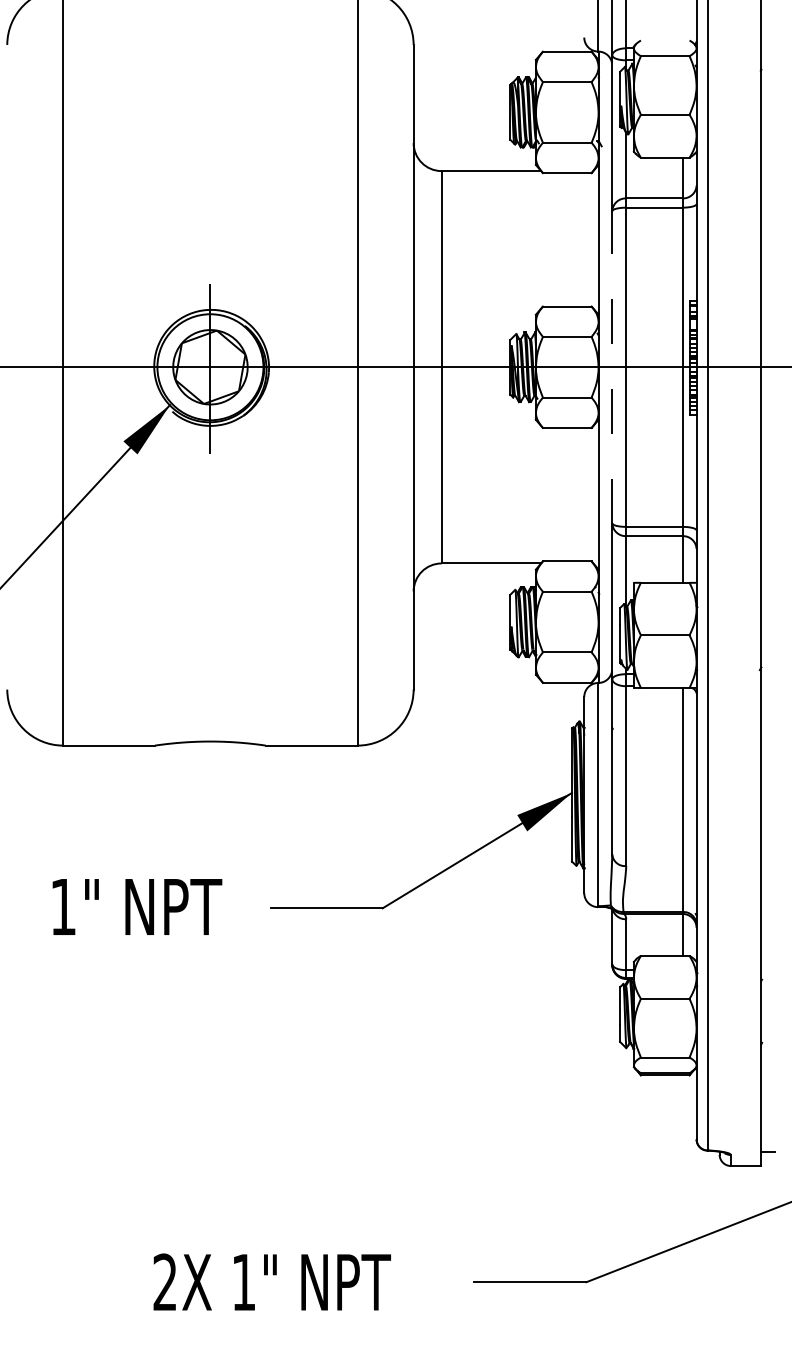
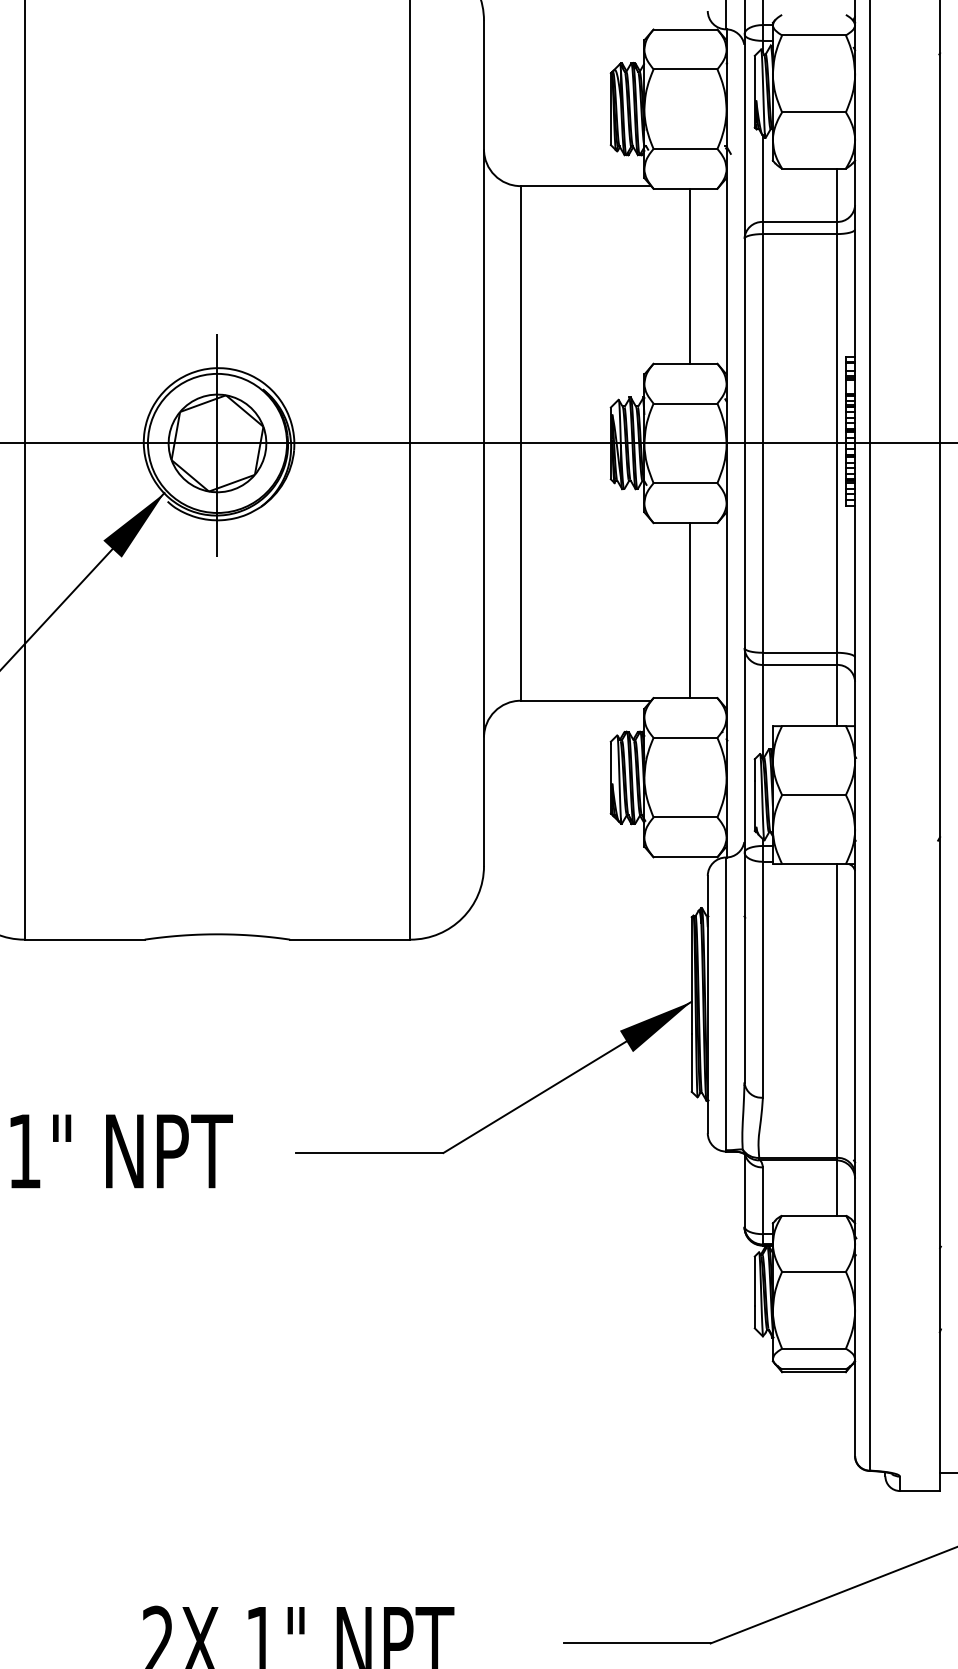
line: (570, 239) -> (689, 275), added
line: (612, 366) -> (744, 442), dashed -> solid
line: (570, 494) -> (689, 610), added

